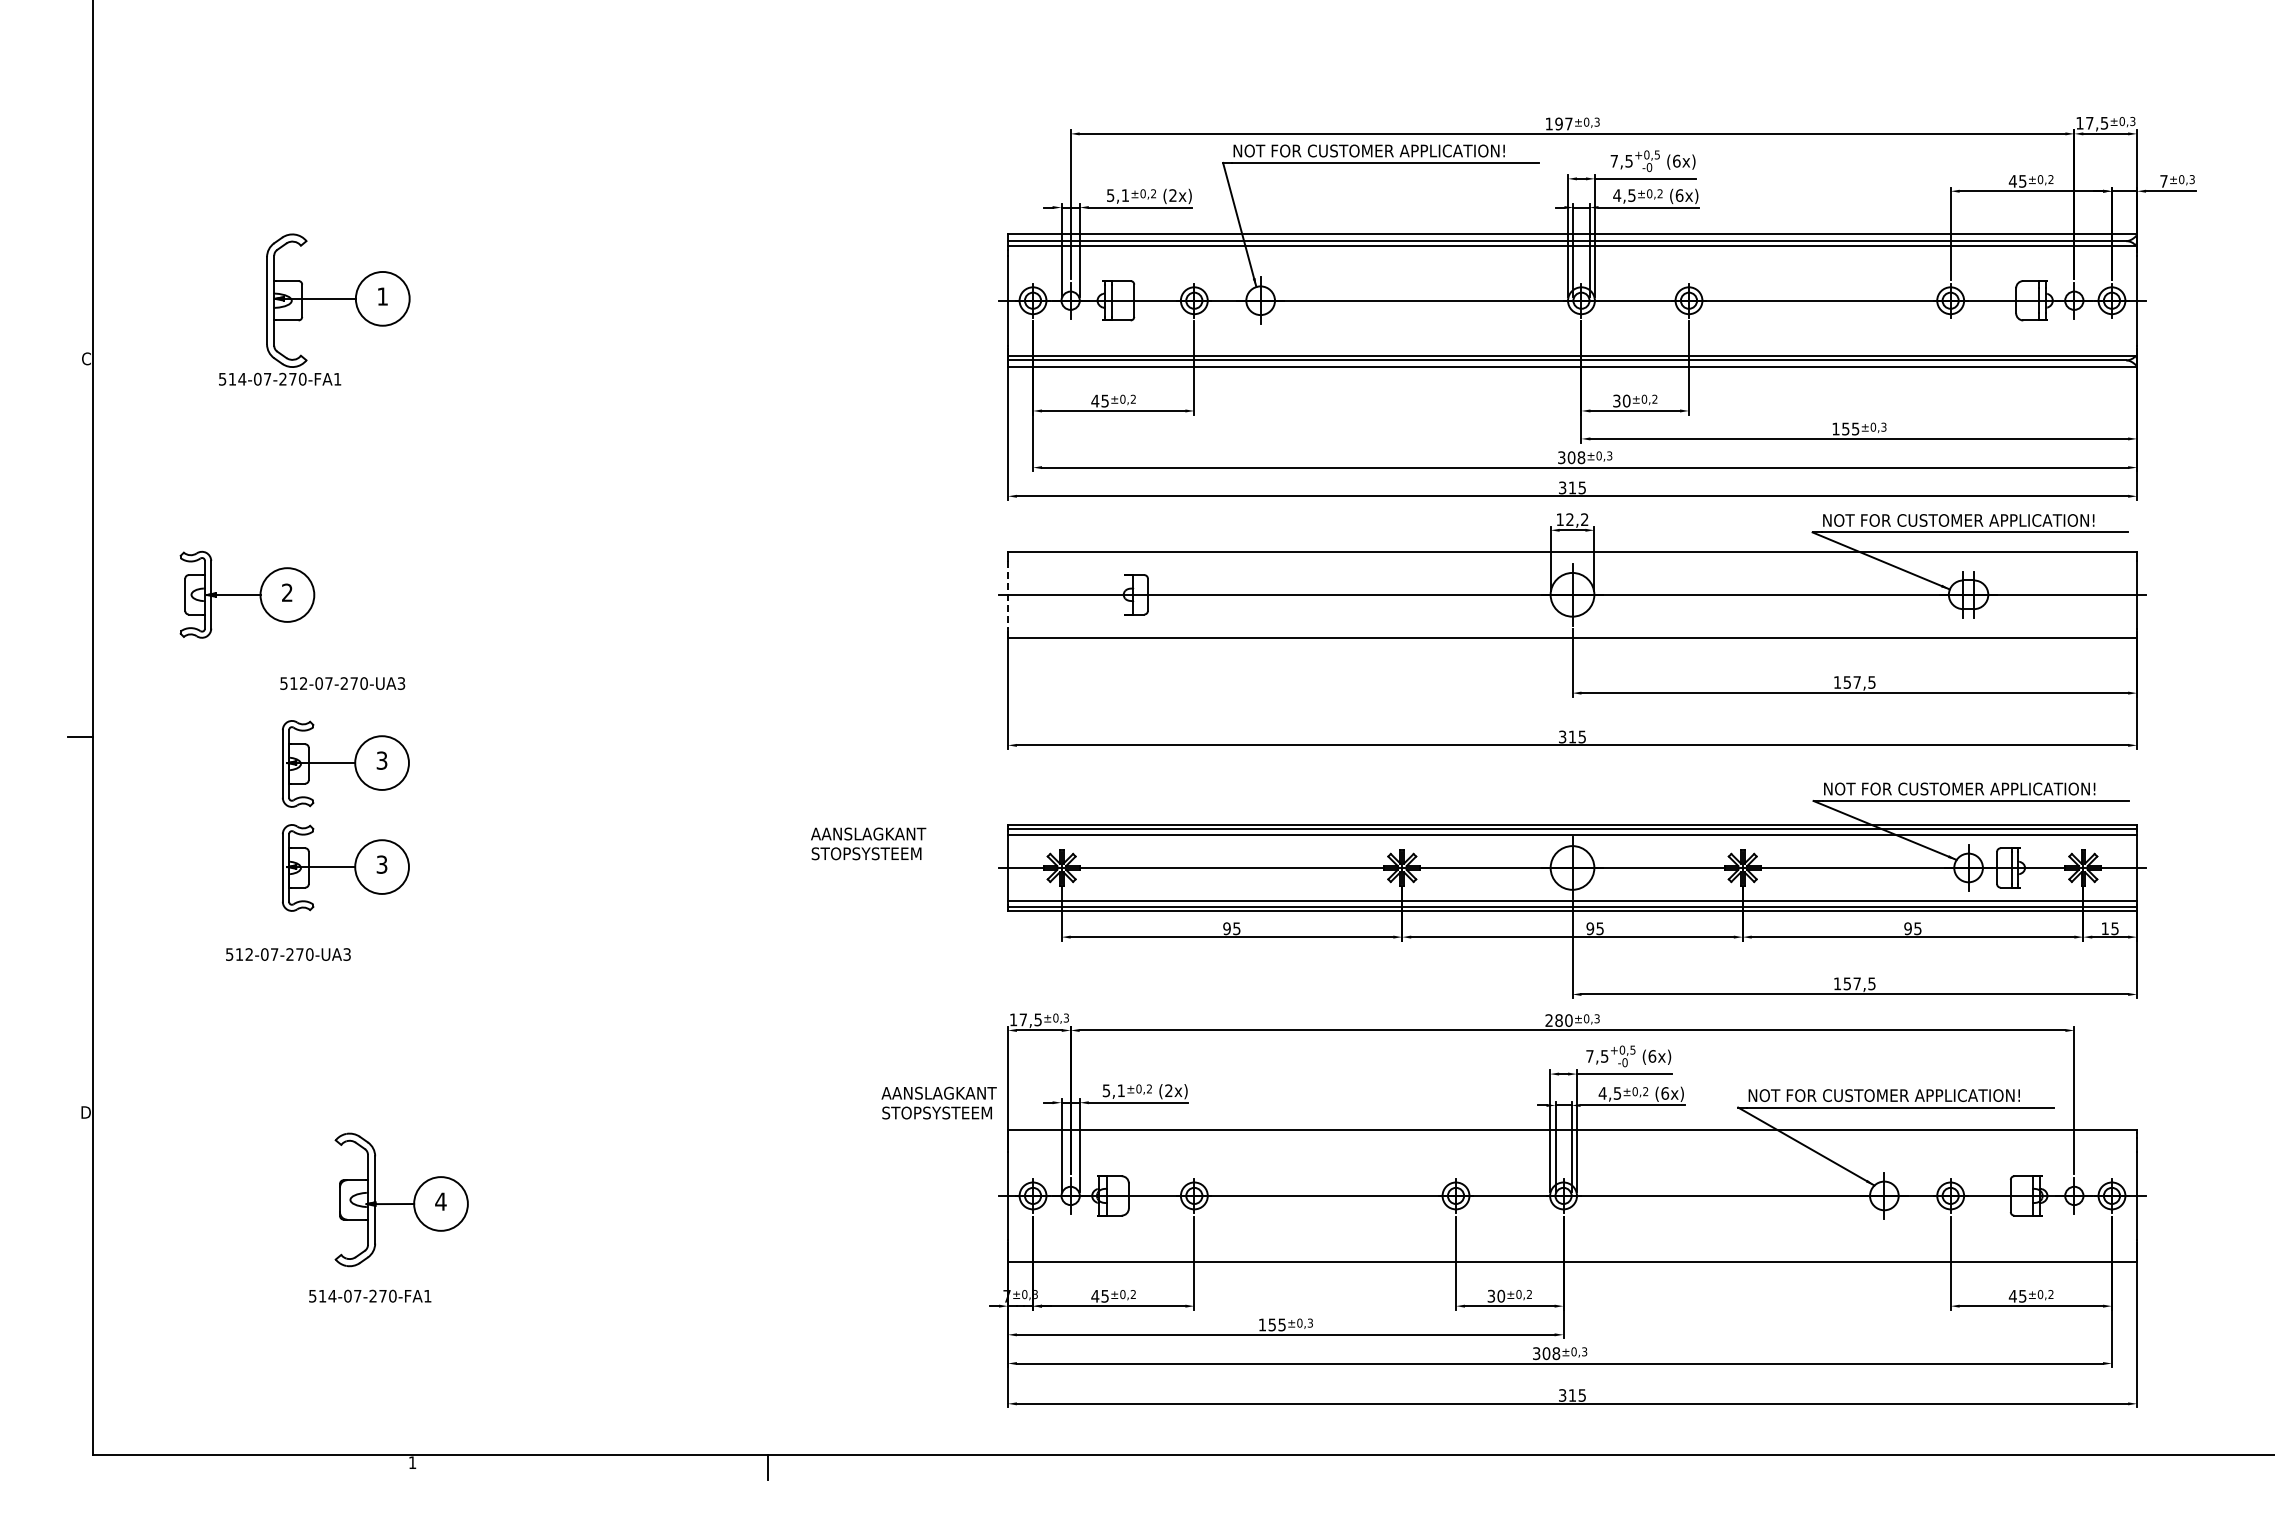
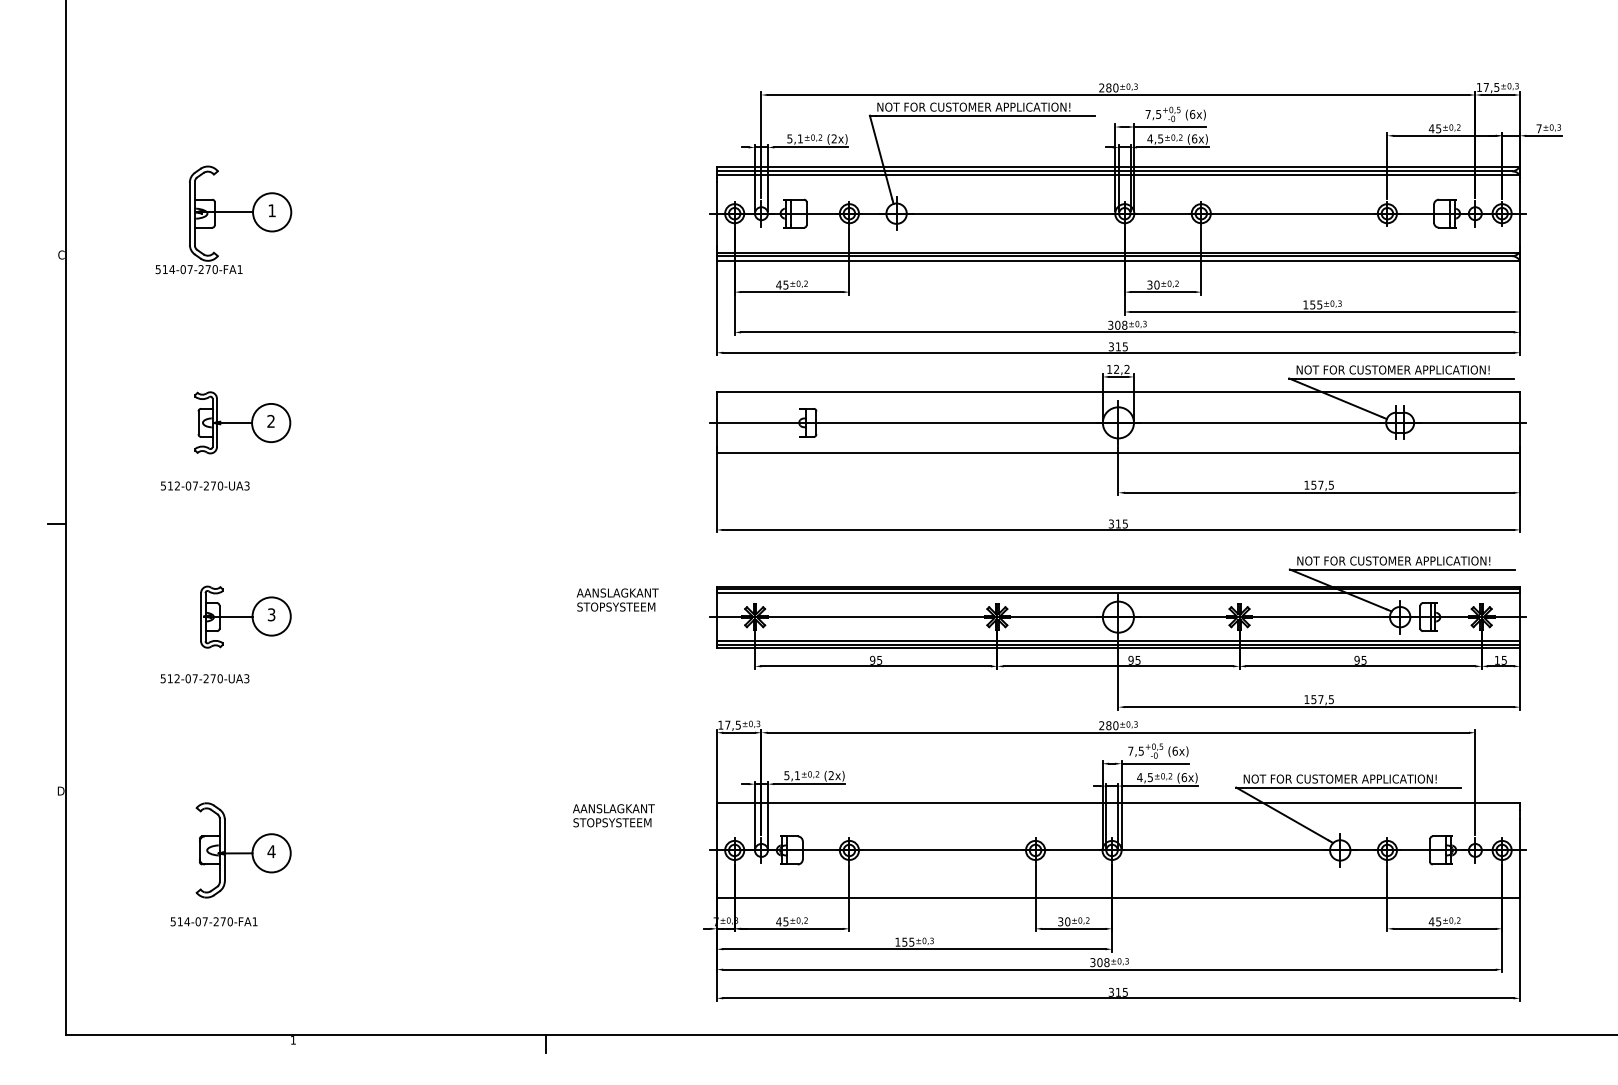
text: (1558, 123) -> (1108, 87), 197 -> 280
part: (247, 594) -> (242, 422), moved
line: (1007, 594) -> (716, 422), dashed -> solid
text: (342, 683) -> (205, 485), moved
part: (345, 763) -> (245, 542), removed
text: (938, 1102) -> (613, 815), moved
part: (401, 1199) -> (243, 850), moved
text: (370, 1295) -> (214, 921), moved

